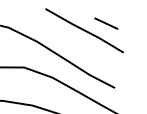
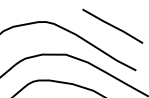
line: (106, 23) -> (129, 20), removed

